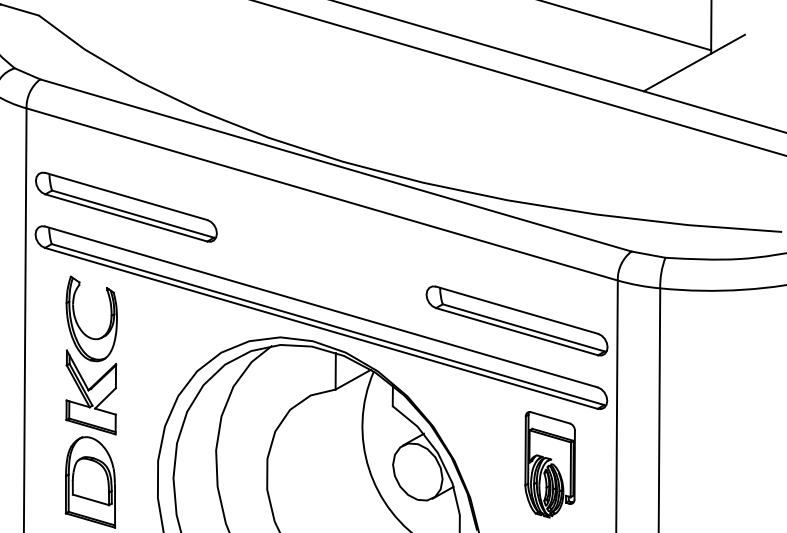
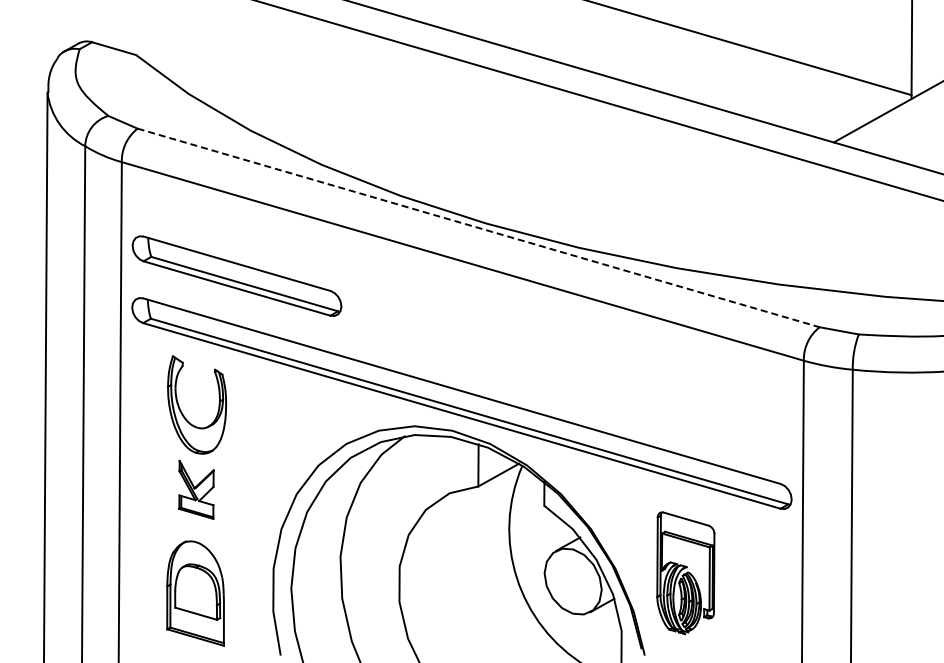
line: (336, 165) -> (479, 228), solid -> dashed
part: (516, 321) -> (687, 407), removed
part: (91, 392) -> (196, 489), size x0.6
part: (549, 465) -> (685, 573), moved

